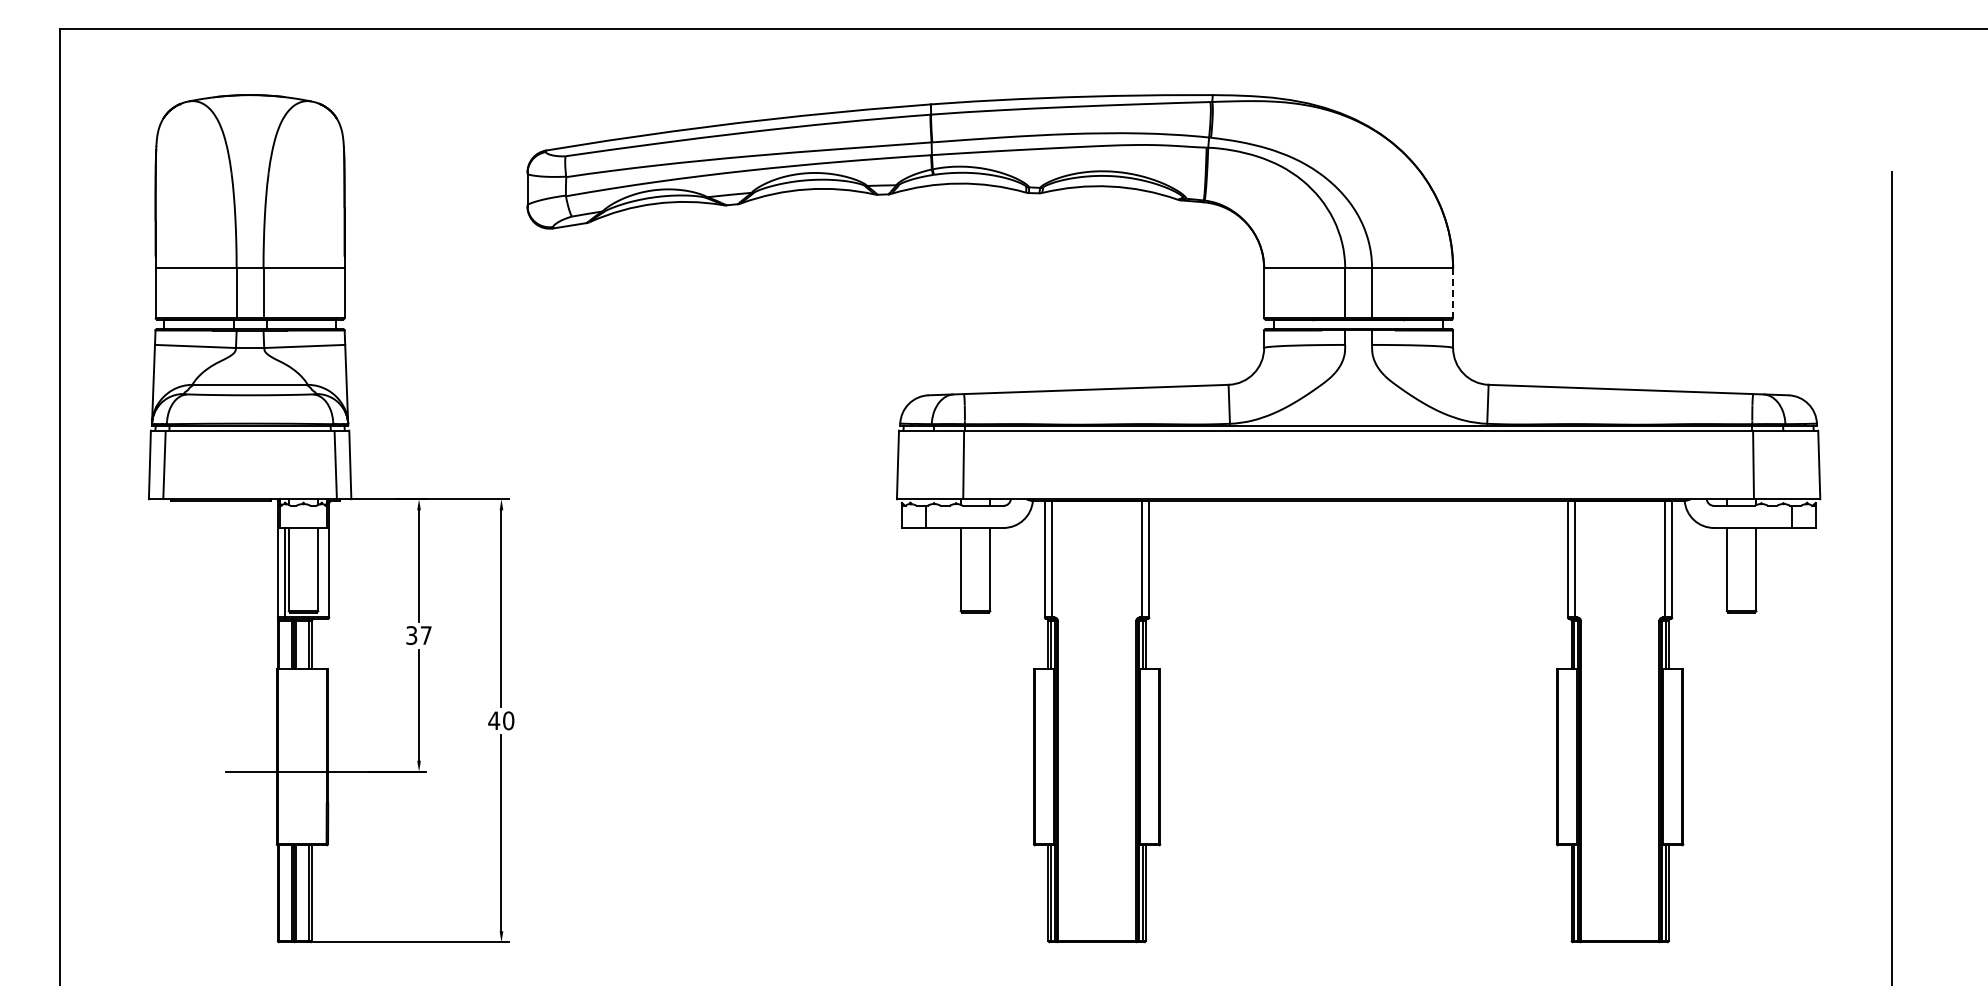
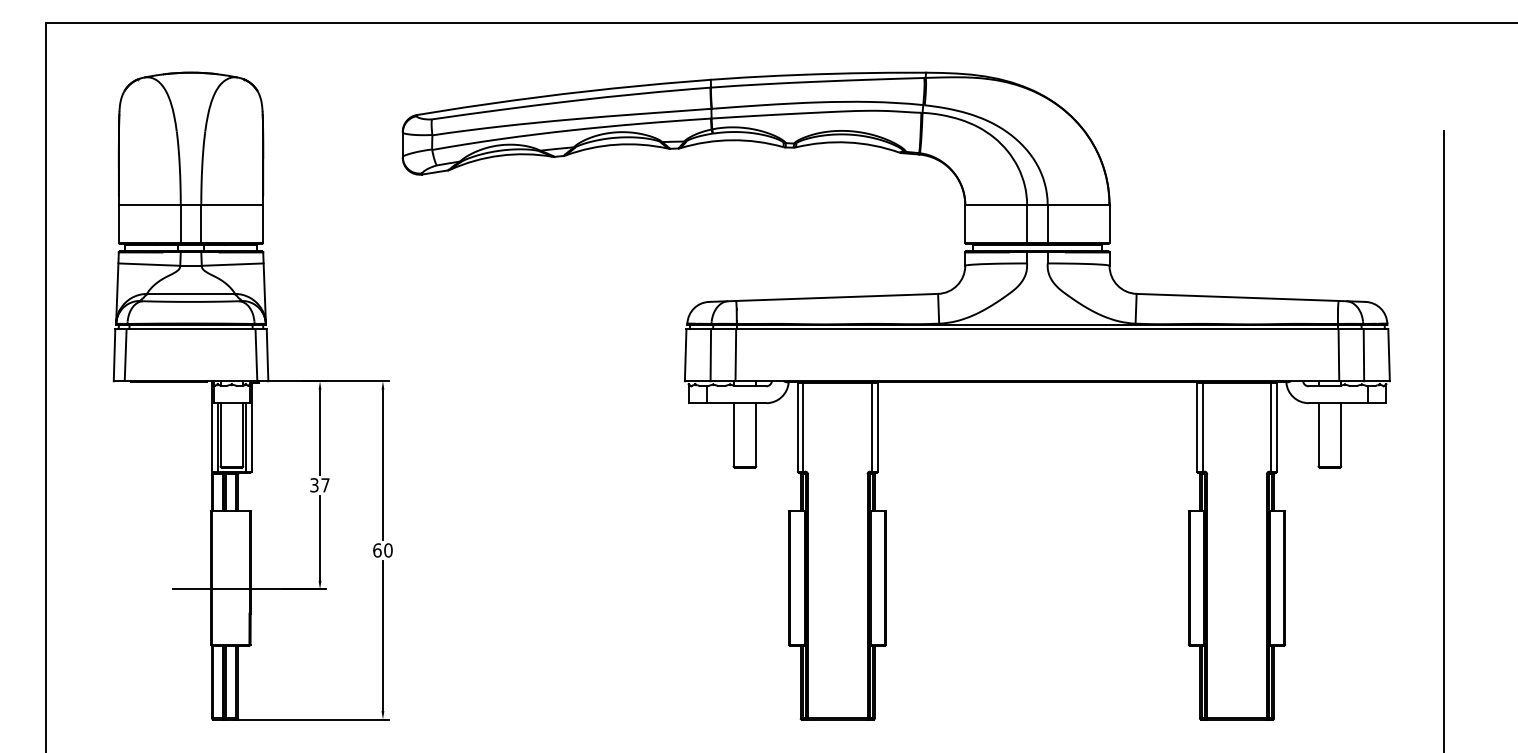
line: (1453, 293) -> (1109, 224), dashed -> solid
line: (930, 464) -> (710, 354), added
line: (1786, 464) -> (1364, 354), added
line: (321, 572) -> (245, 437), added
text: (494, 720) -> (377, 550), 40 -> 60

